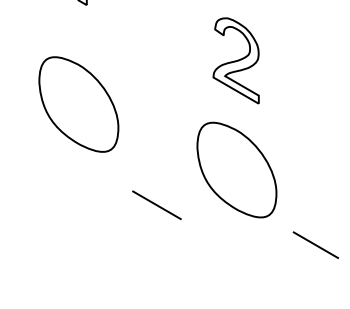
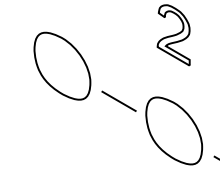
part: (236, 169) -> (173, 130), moved
line: (156, 204) -> (118, 100), moved

